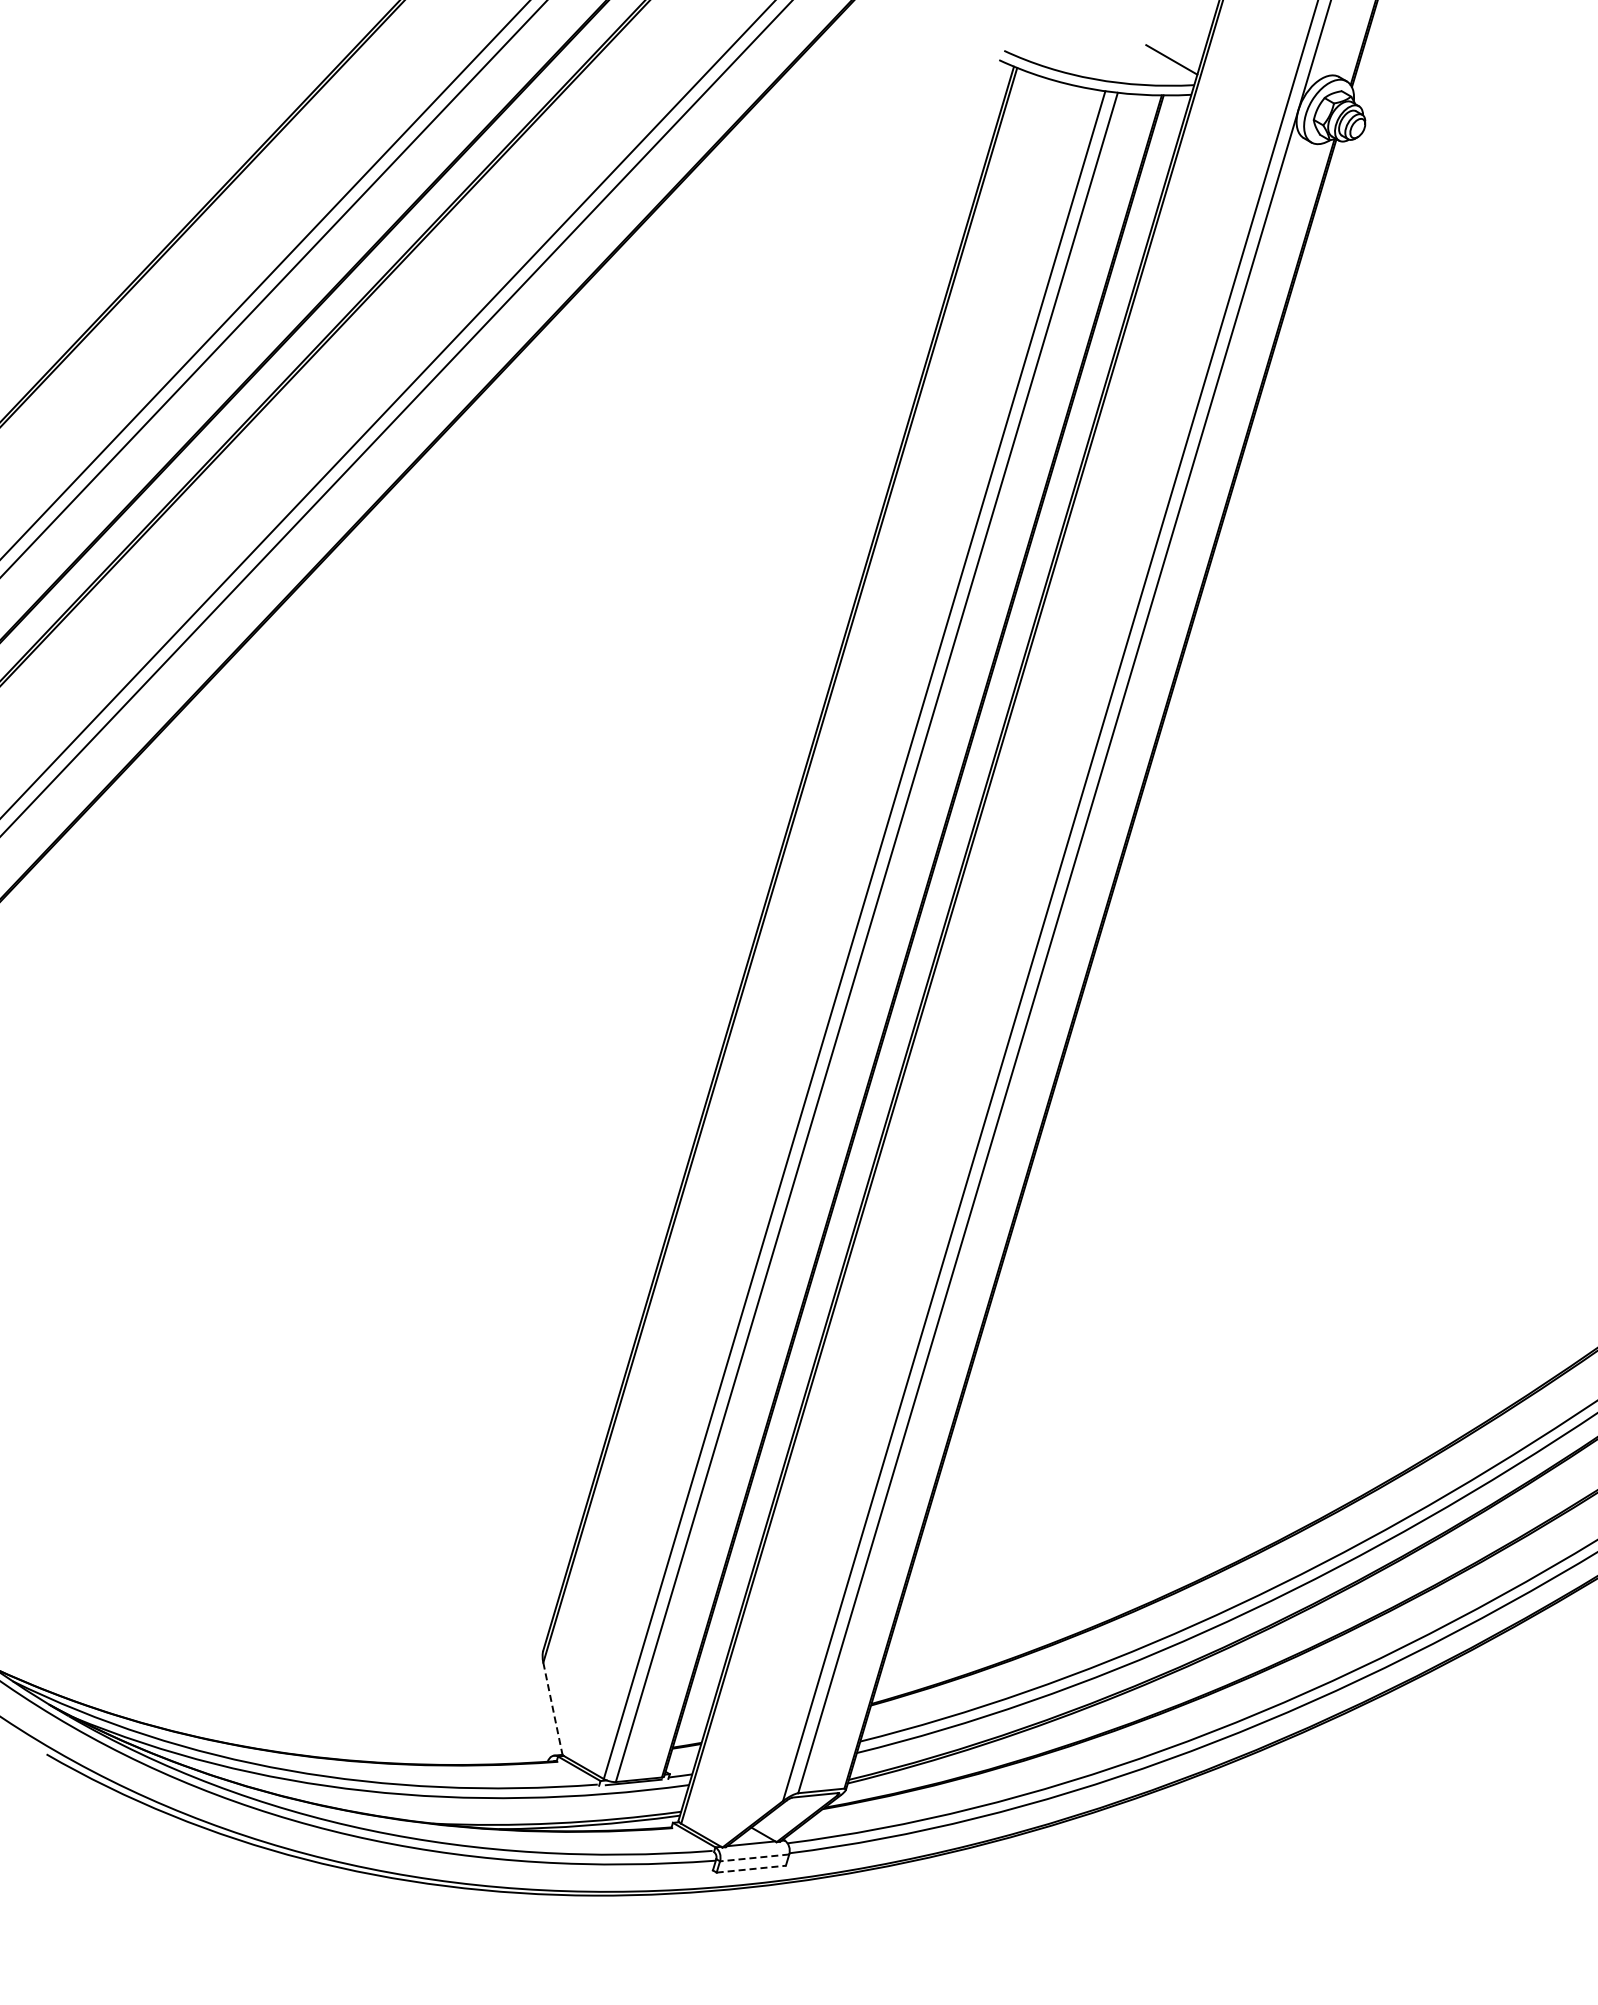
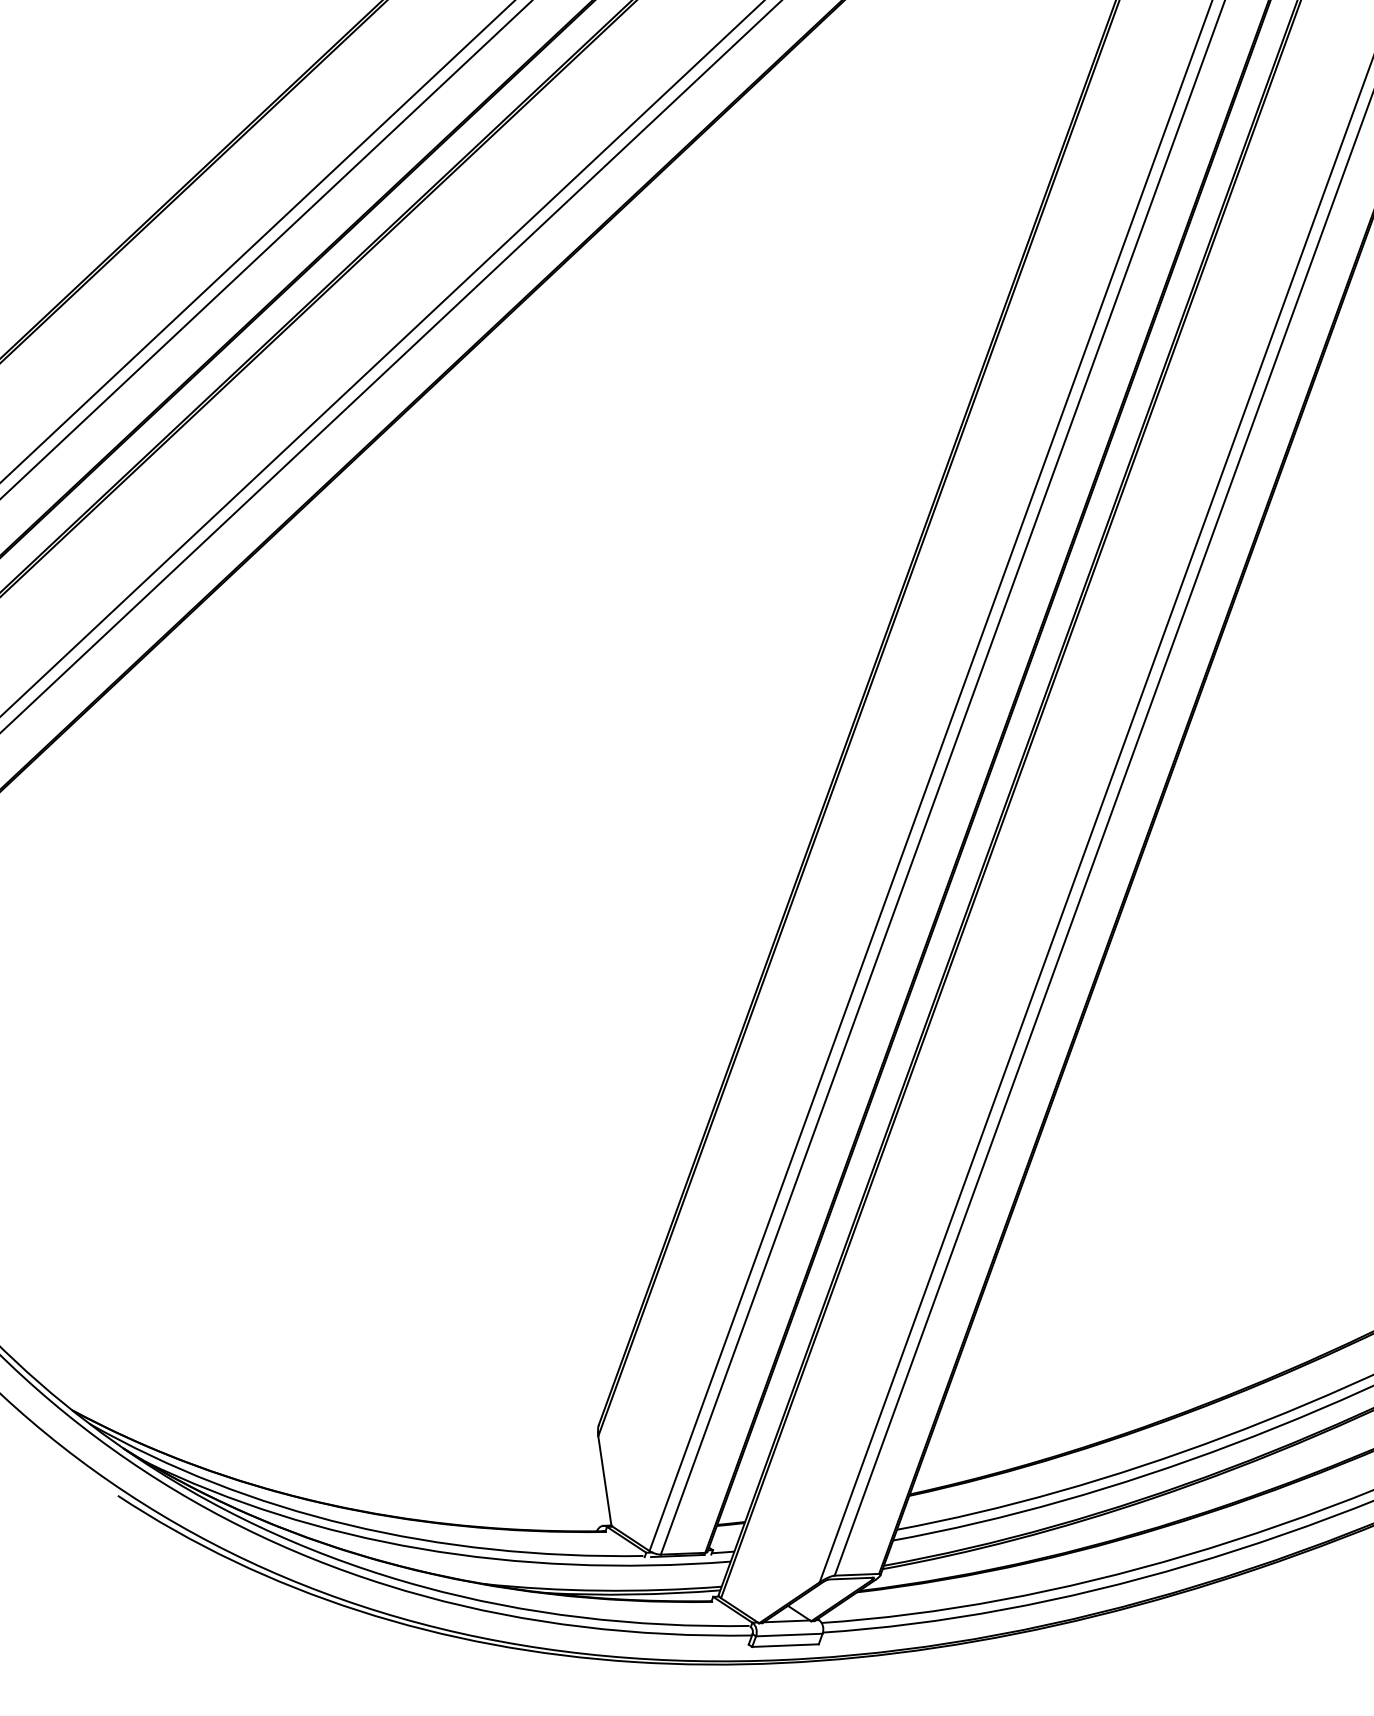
line: (553, 1709) -> (605, 1481), dashed -> solid
line: (754, 1857) -> (789, 1634), dashed -> solid
line: (751, 1869) -> (785, 1645), dashed -> solid

